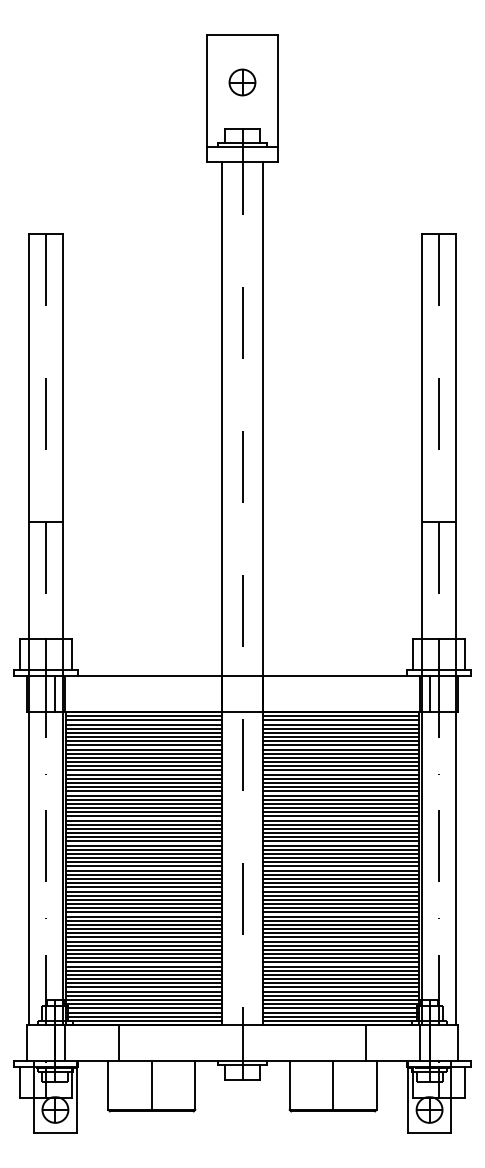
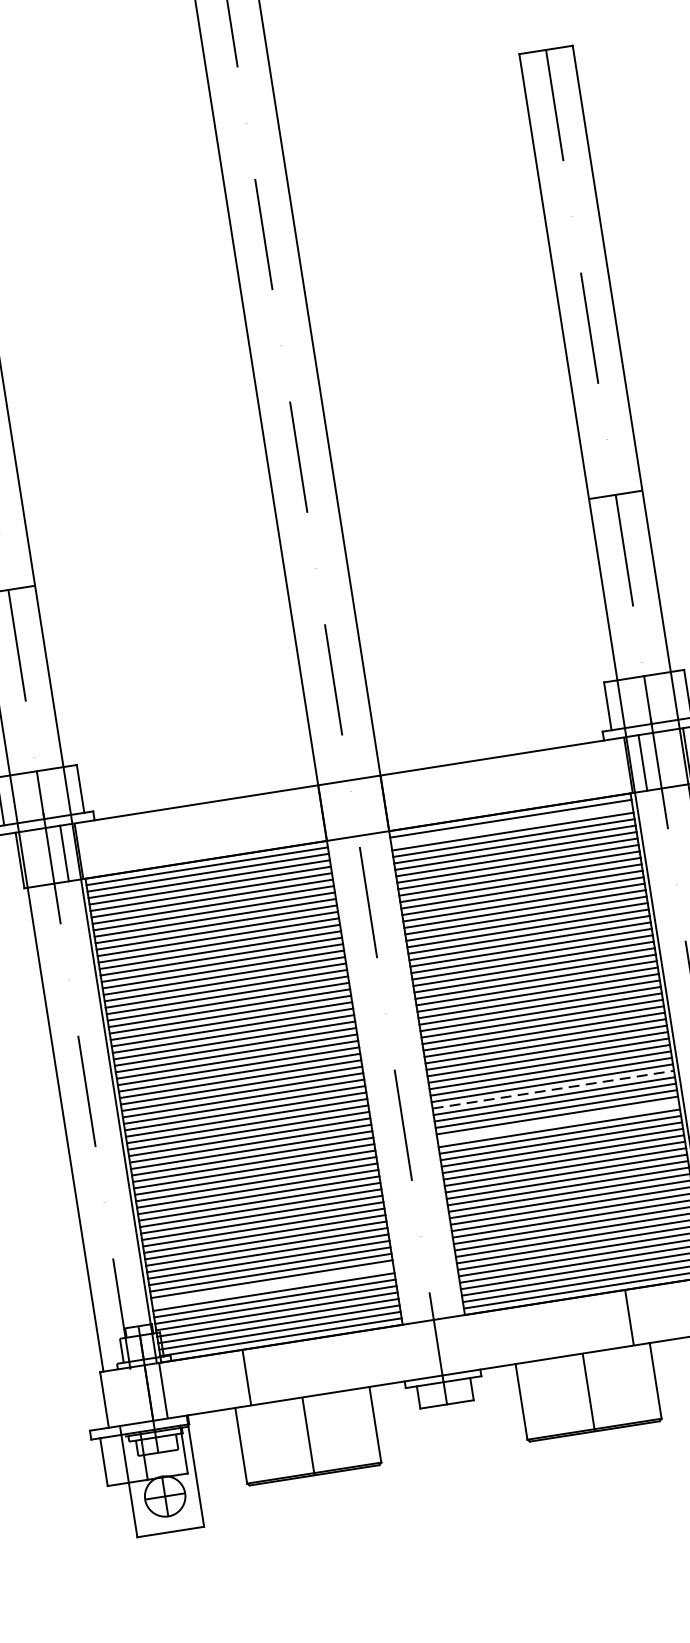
line: (340, 720) -> (511, 825), removed
line: (341, 891) -> (554, 1089), solid -> dashed
line: (340, 912) -> (558, 1122), removed
line: (144, 987) -> (273, 1285), removed

